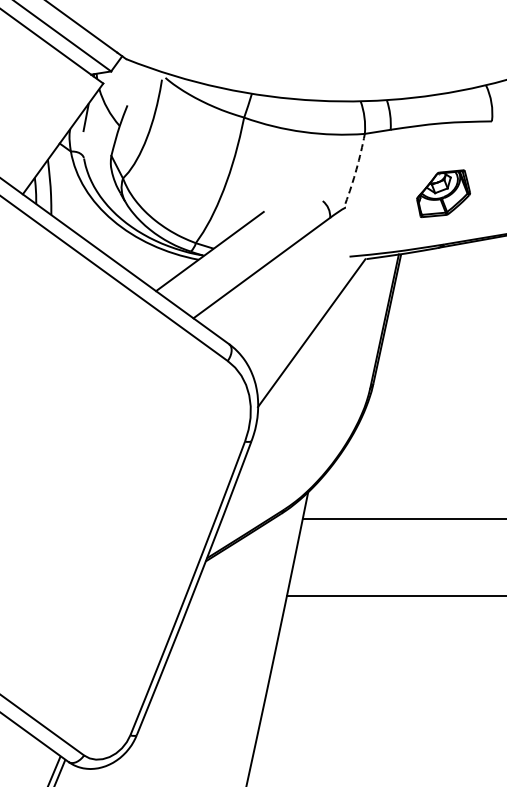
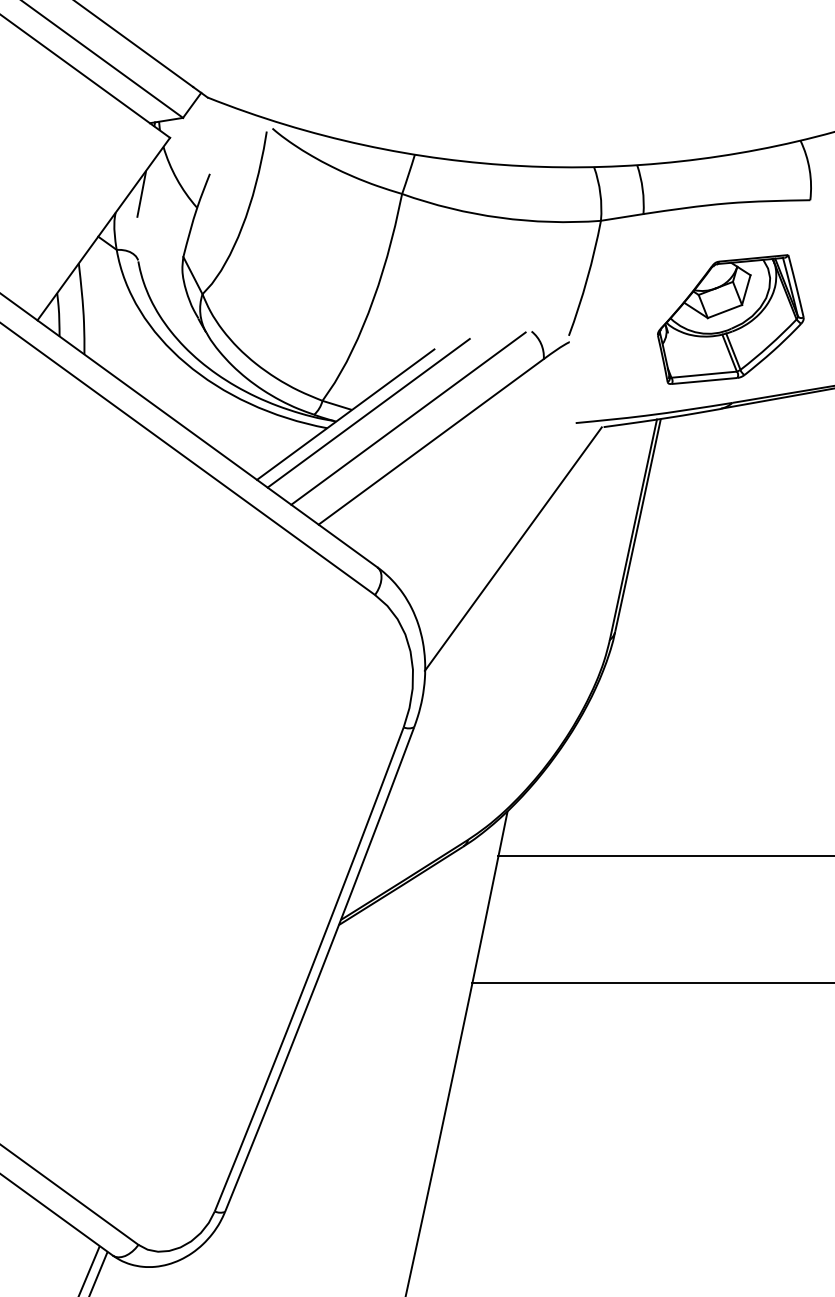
arc: (356, 169) -> (587, 279), dashed -> solid
part: (443, 193) -> (730, 319), size x1.67
line: (223, 250) -> (368, 412), added
line: (247, 253) -> (407, 417), added

